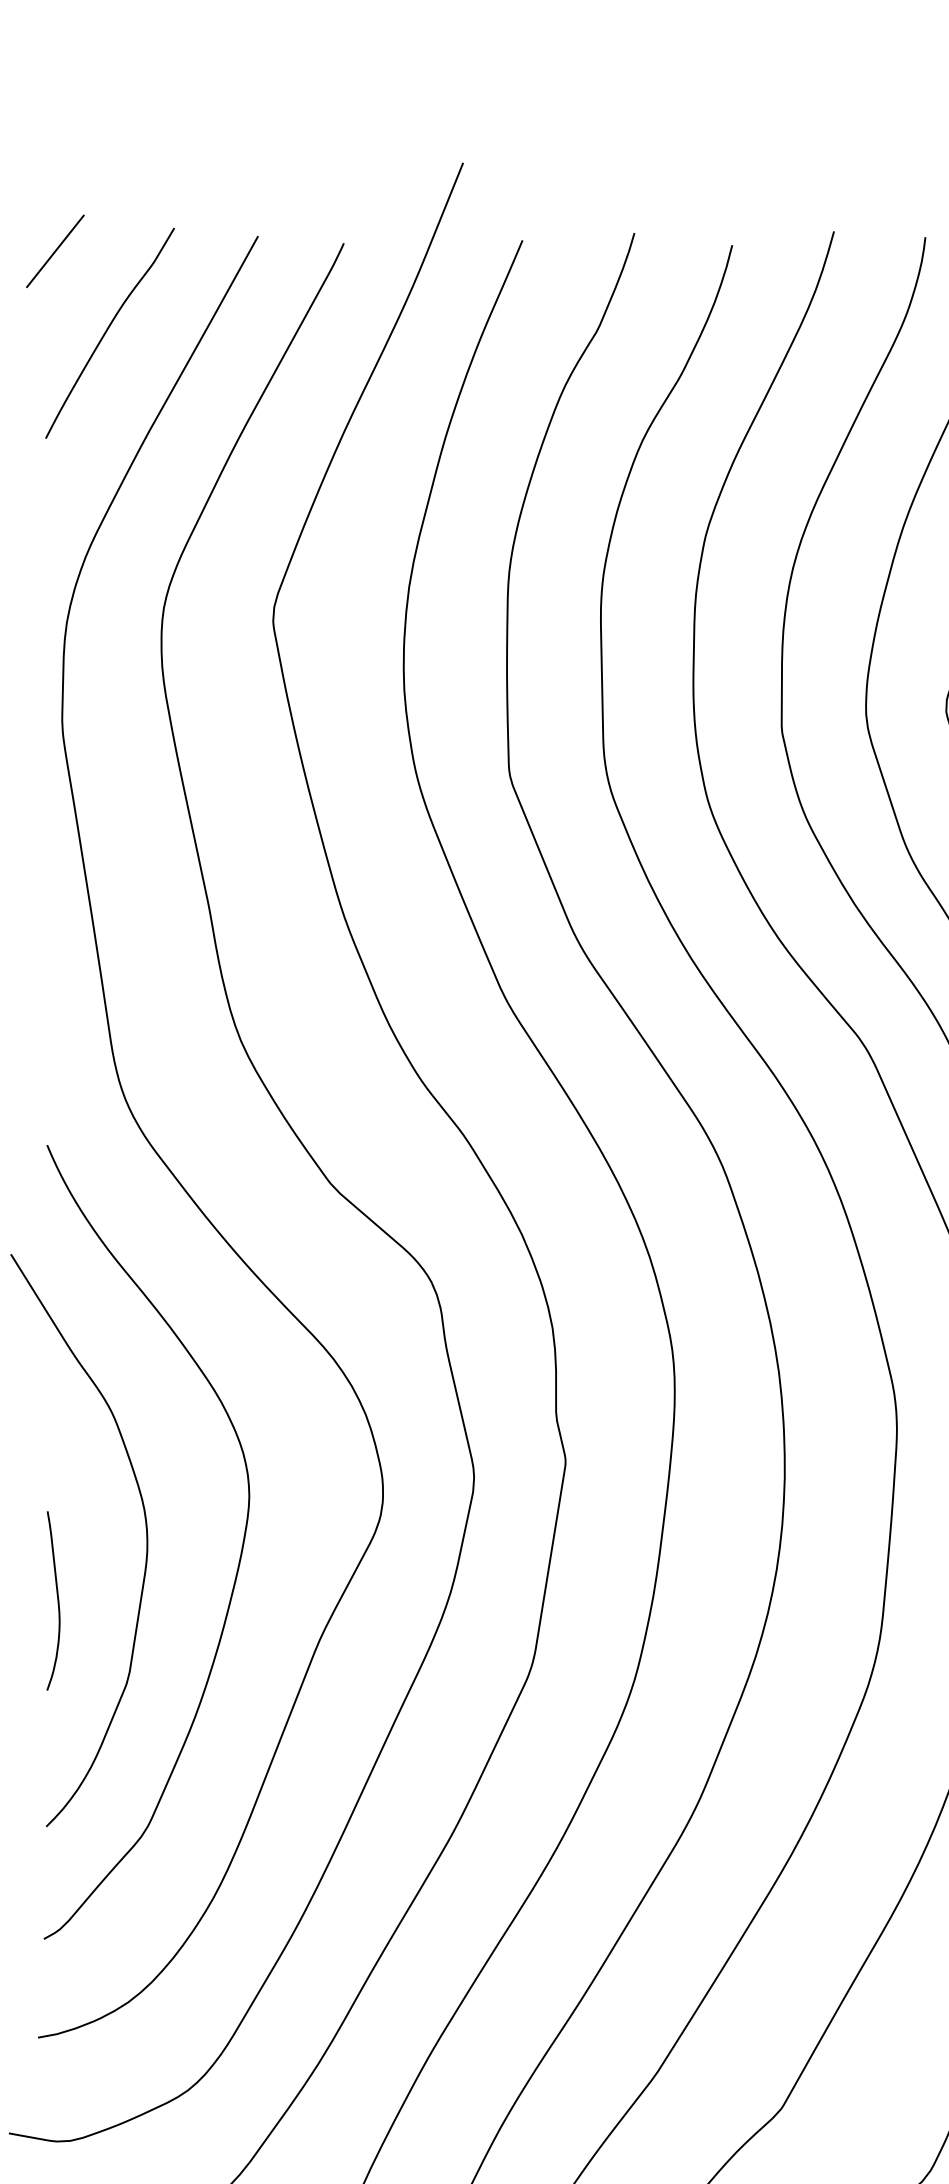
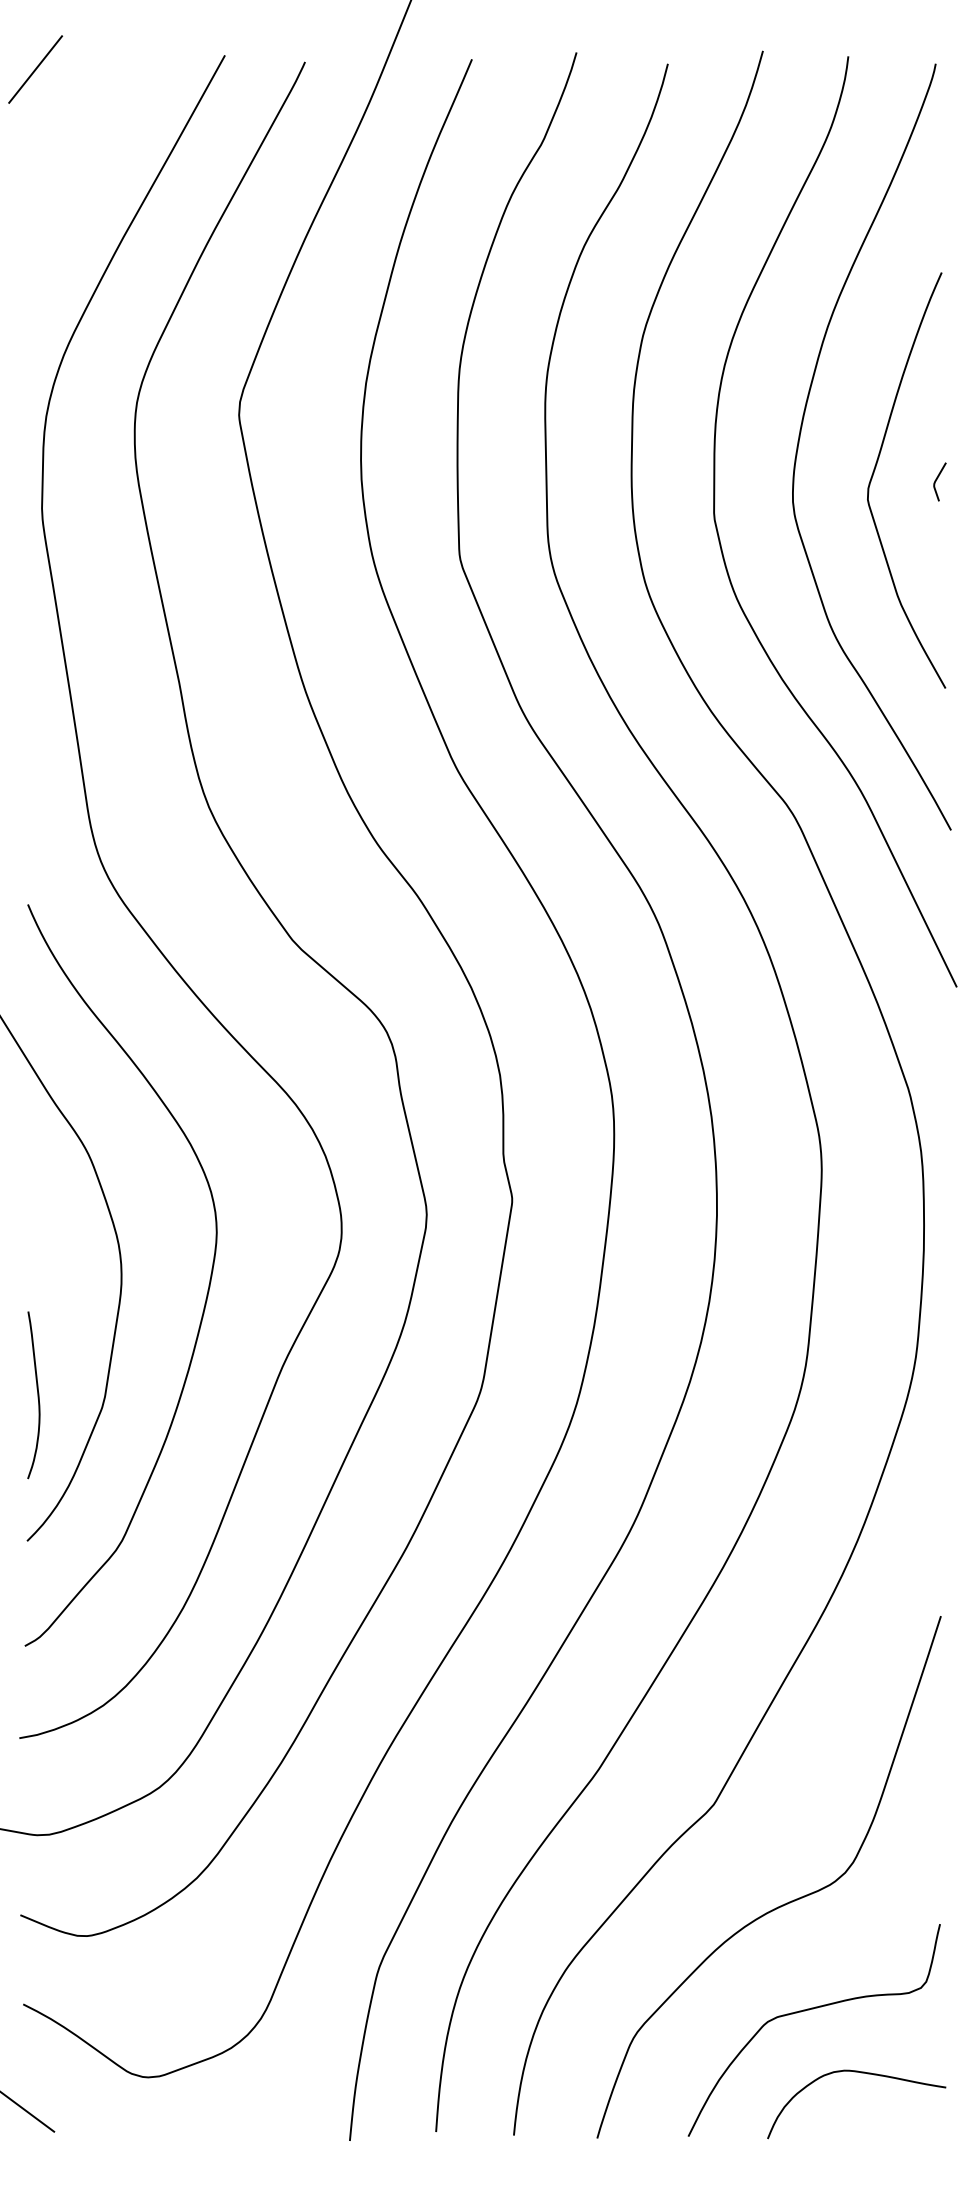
curve: (107, 331) -> (84, 144), removed
curve: (57, 1601) -> (37, 1395), moved

